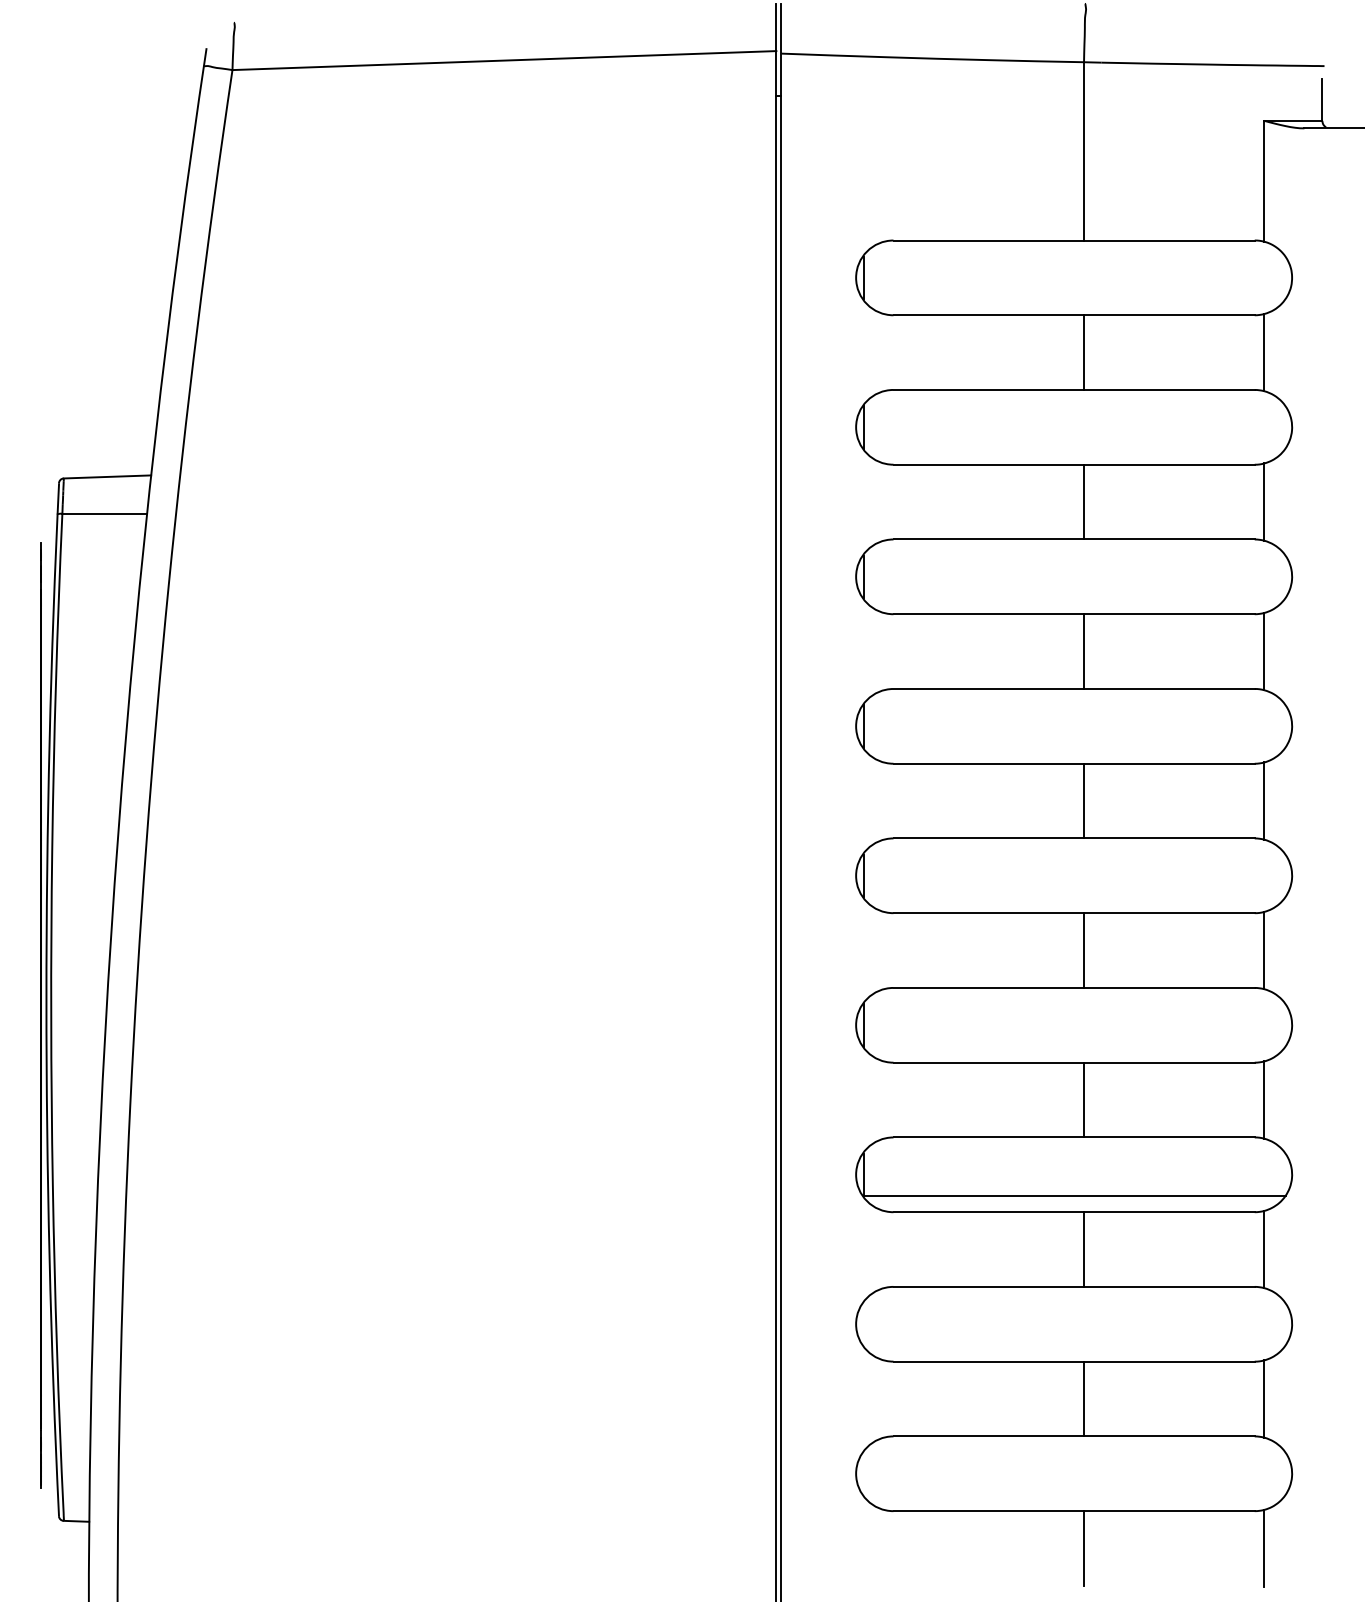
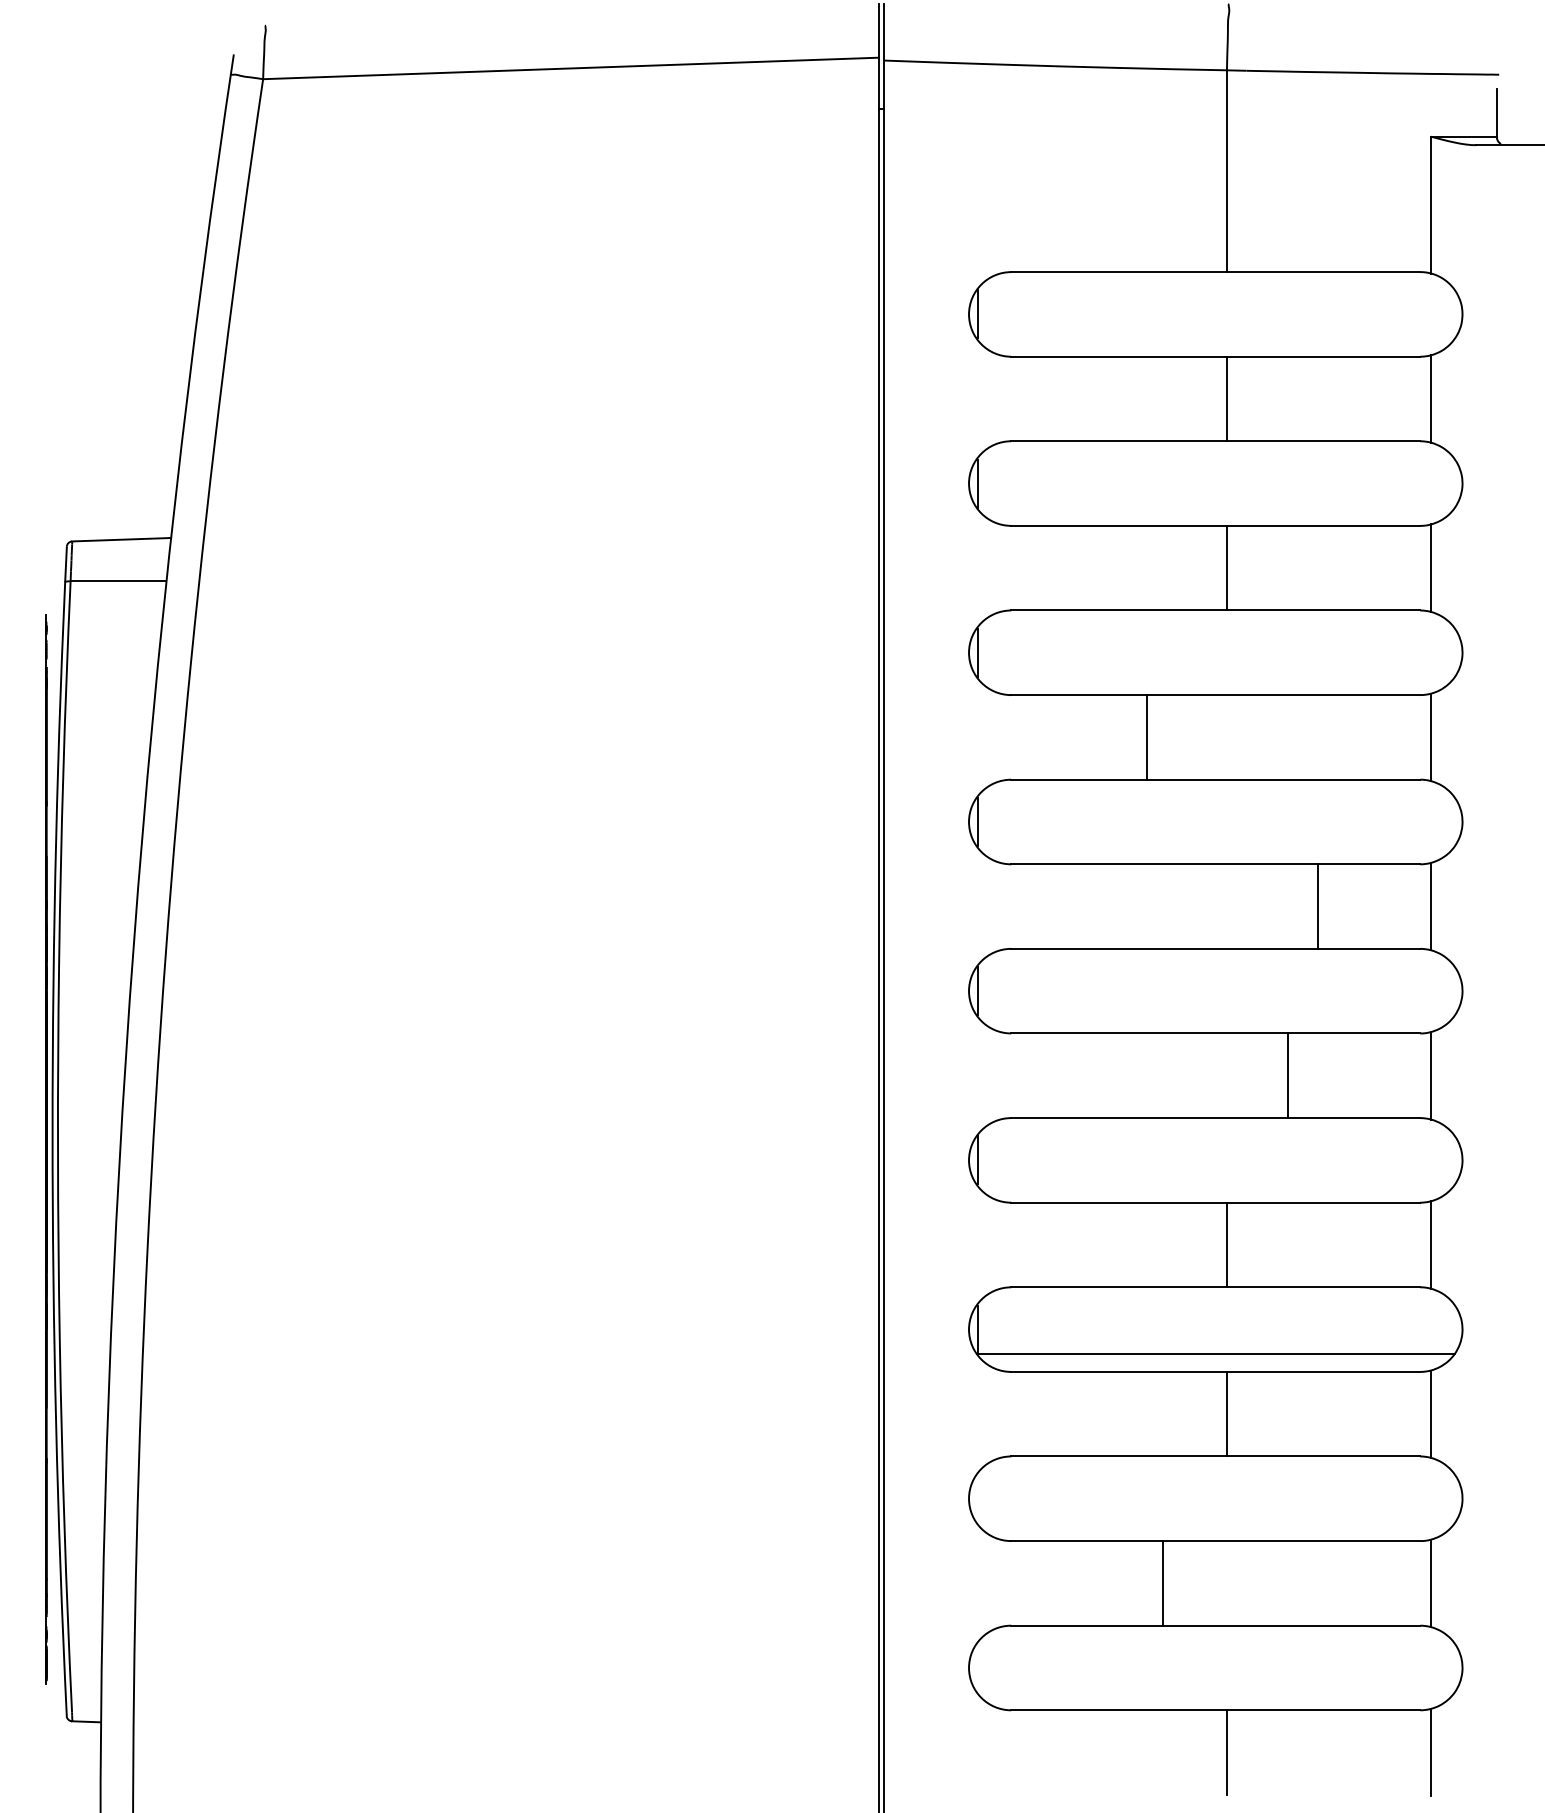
line: (1083, 651) -> (1146, 737), moved
line: (1083, 801) -> (1317, 906), moved
line: (1083, 950) -> (1287, 1075), moved
line: (1083, 1399) -> (1162, 1583), moved

